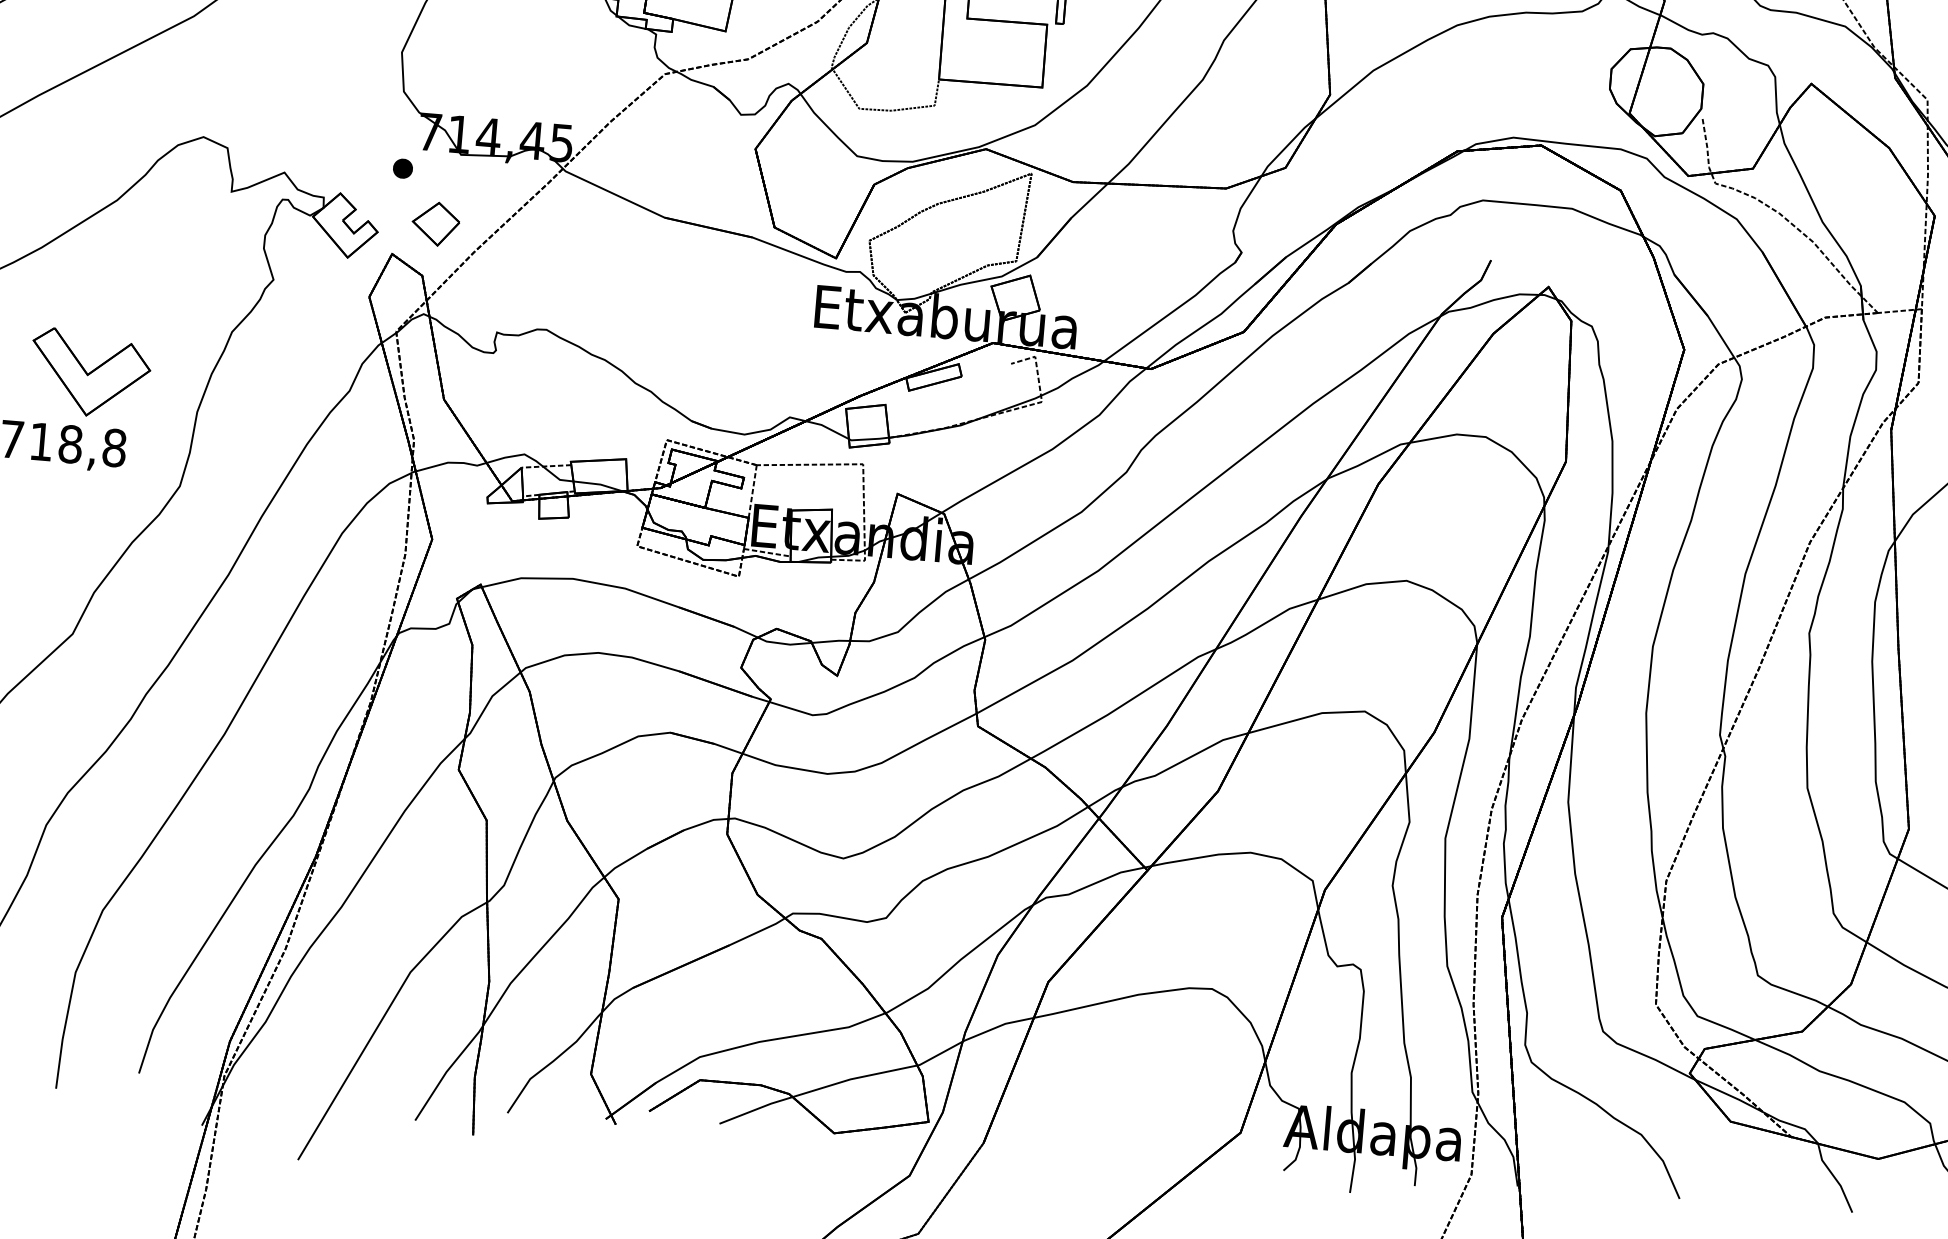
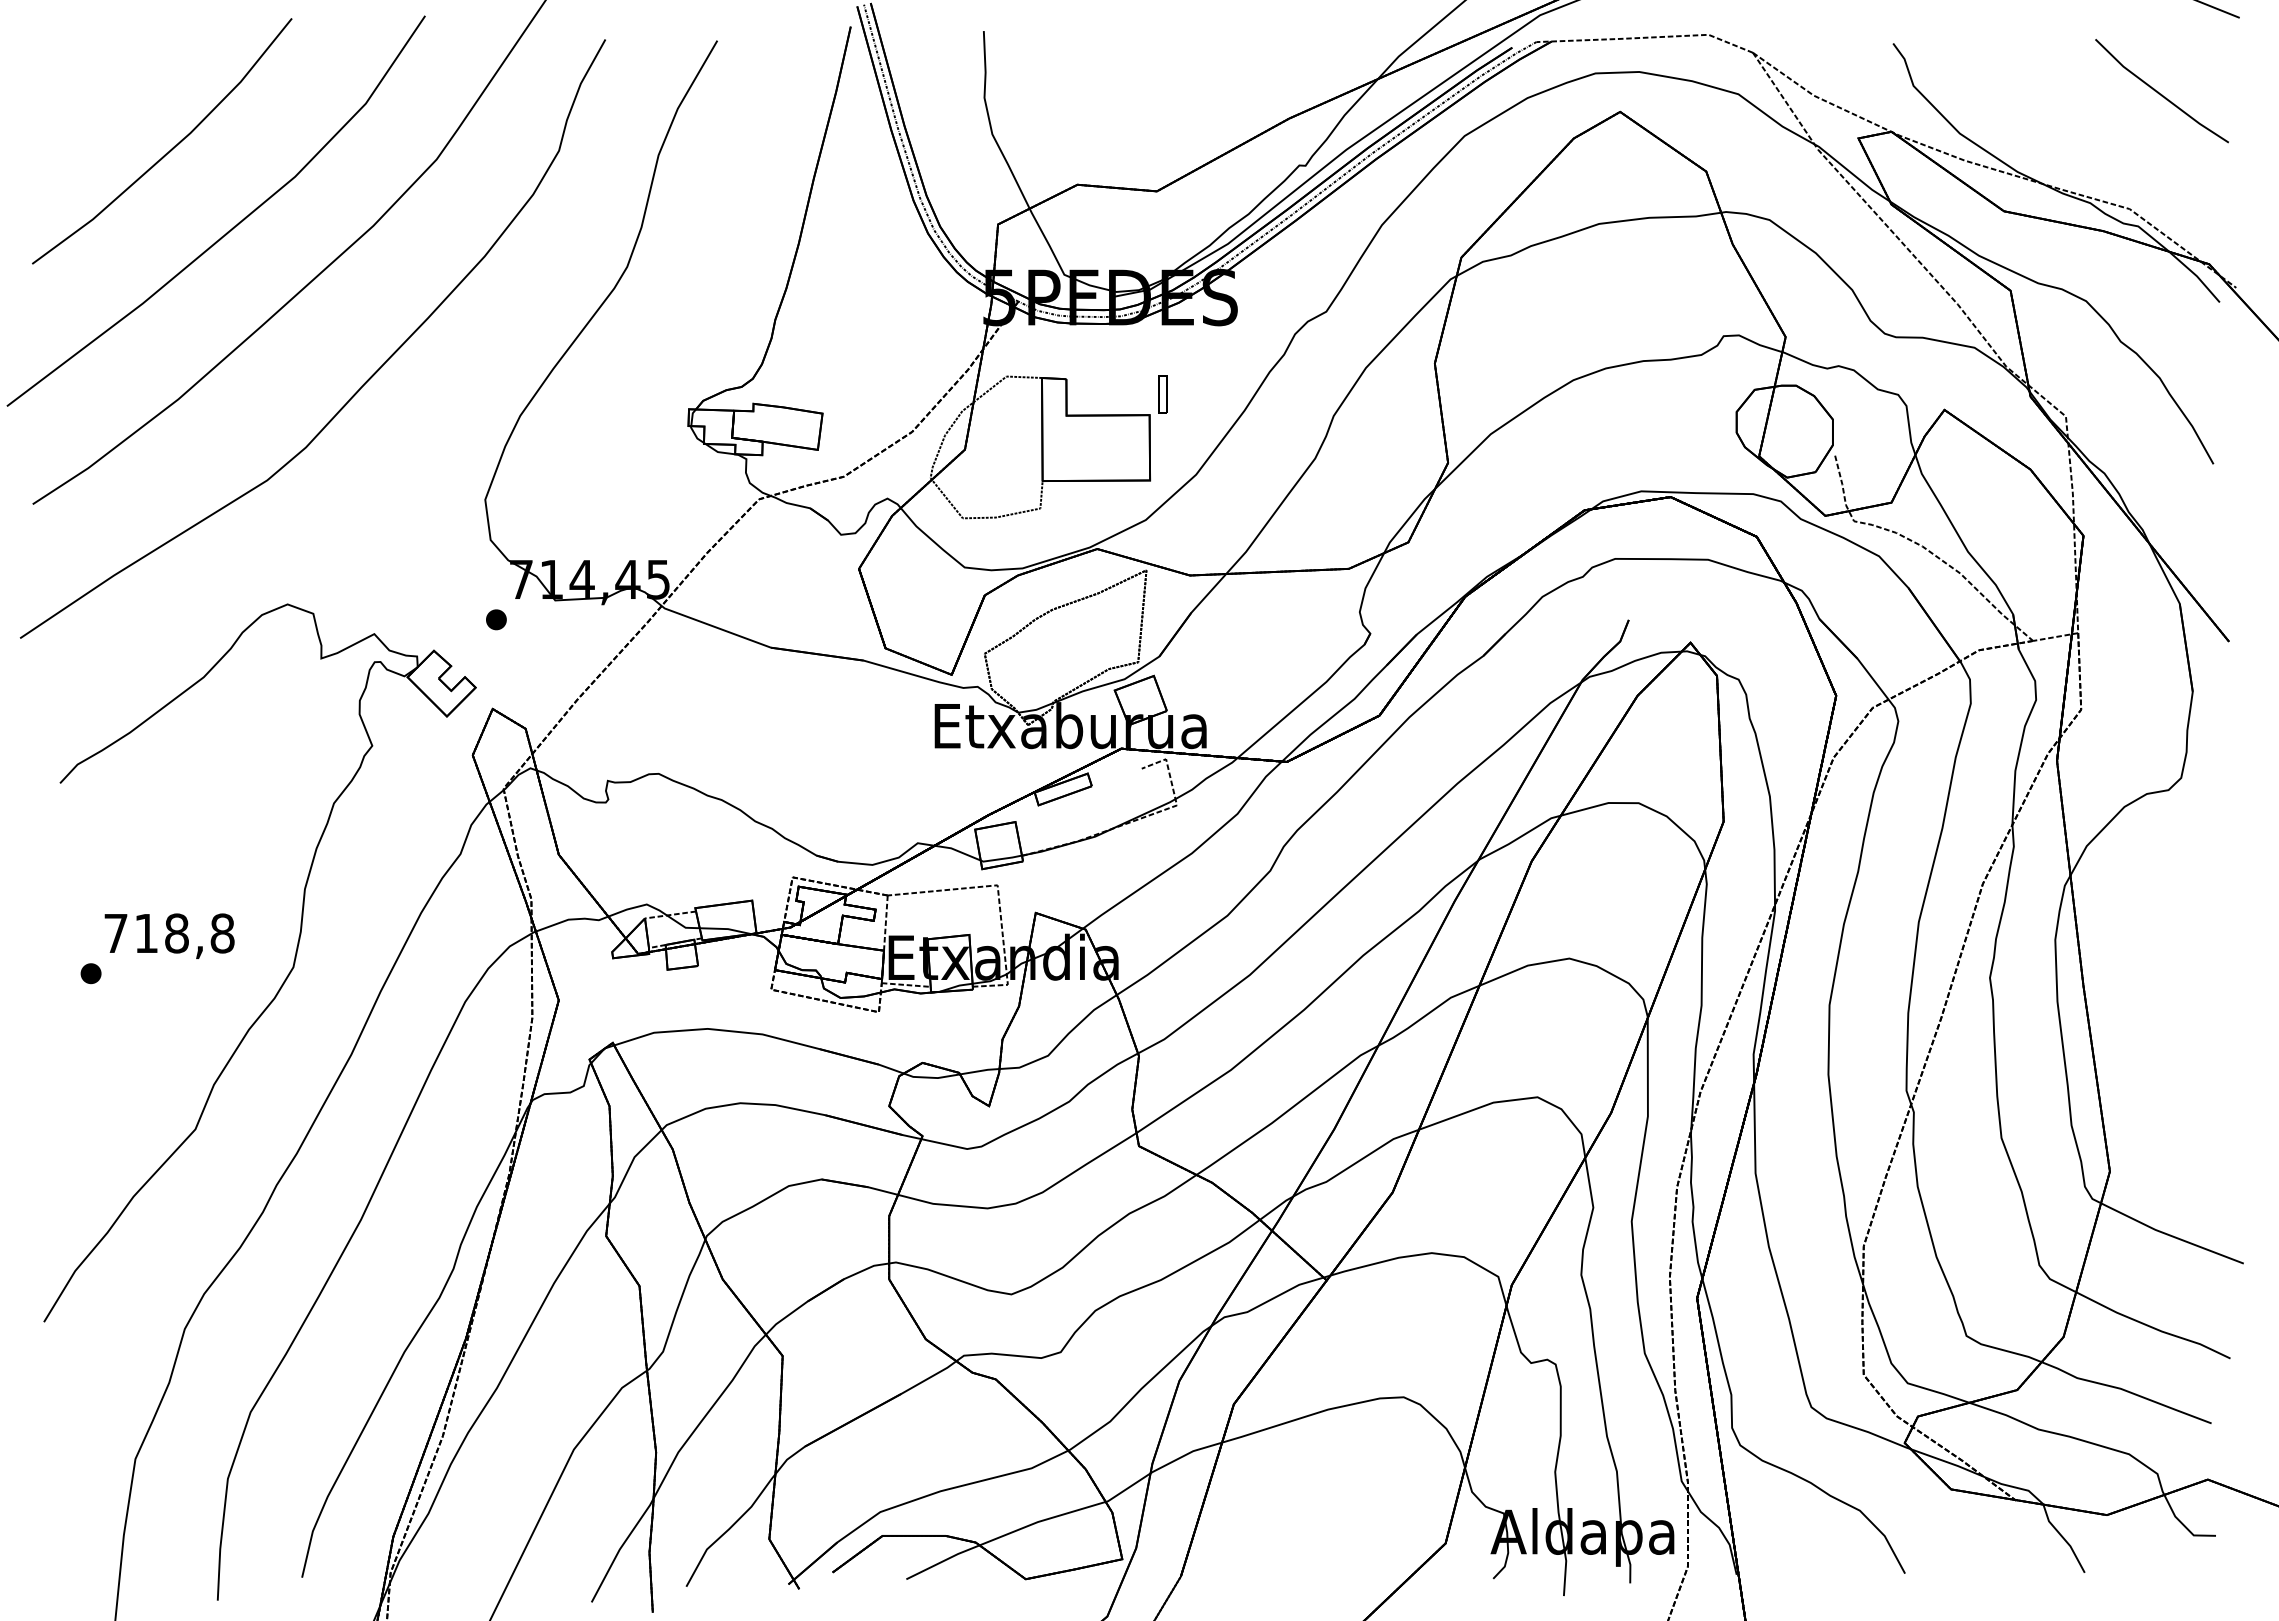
part: (436, 224) -> (535, 674), removed
part: (89, 373) -> (190, 858), removed

